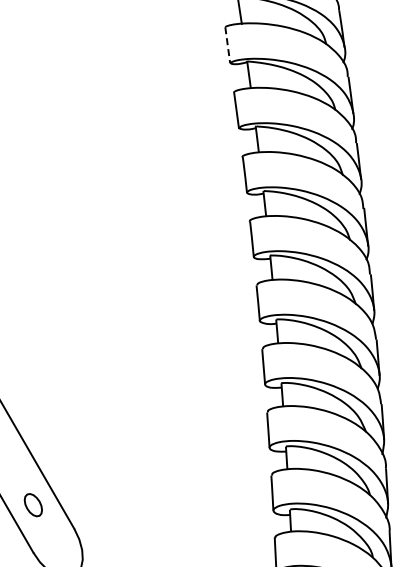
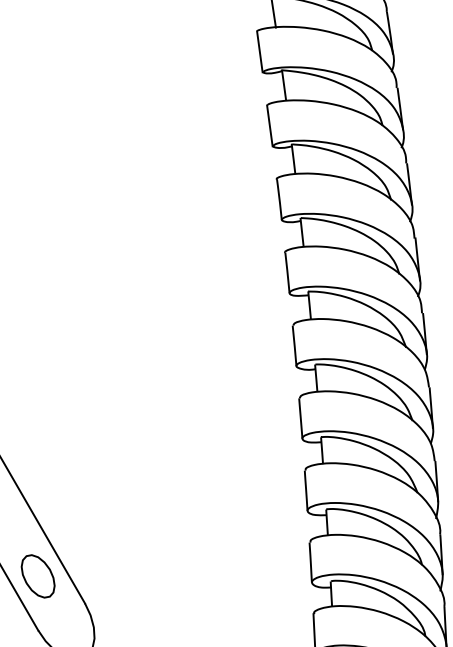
line: (227, 45) -> (259, 52), dashed -> solid
part: (33, 504) -> (38, 575), size x1.67

